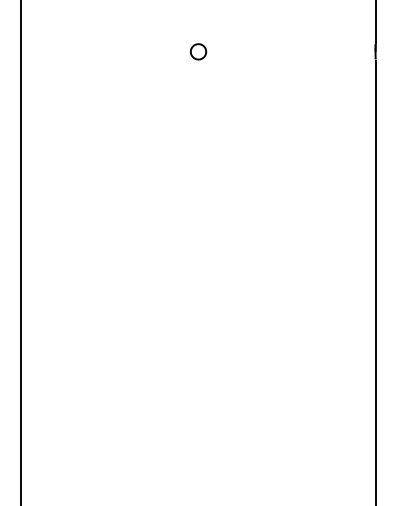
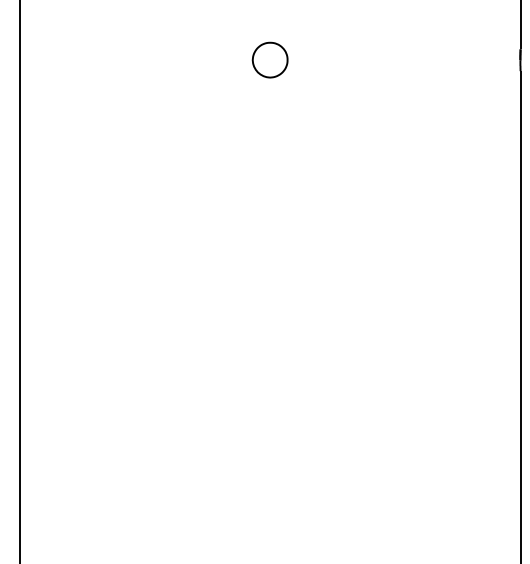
part: (198, 51) -> (270, 59), size x1.6

